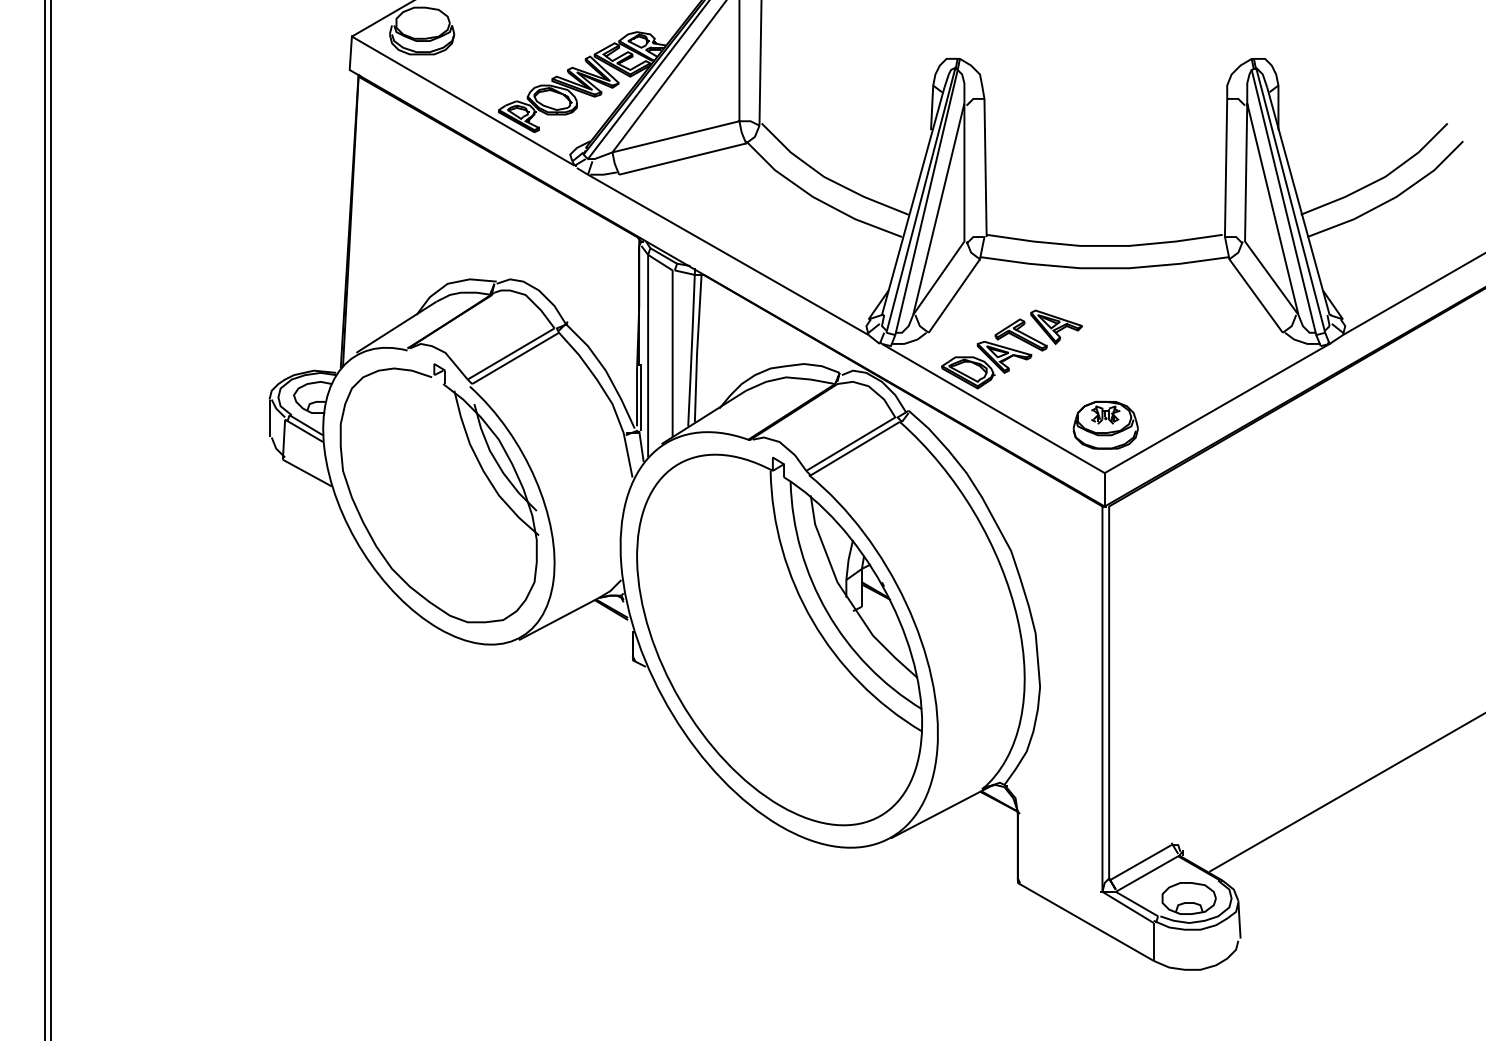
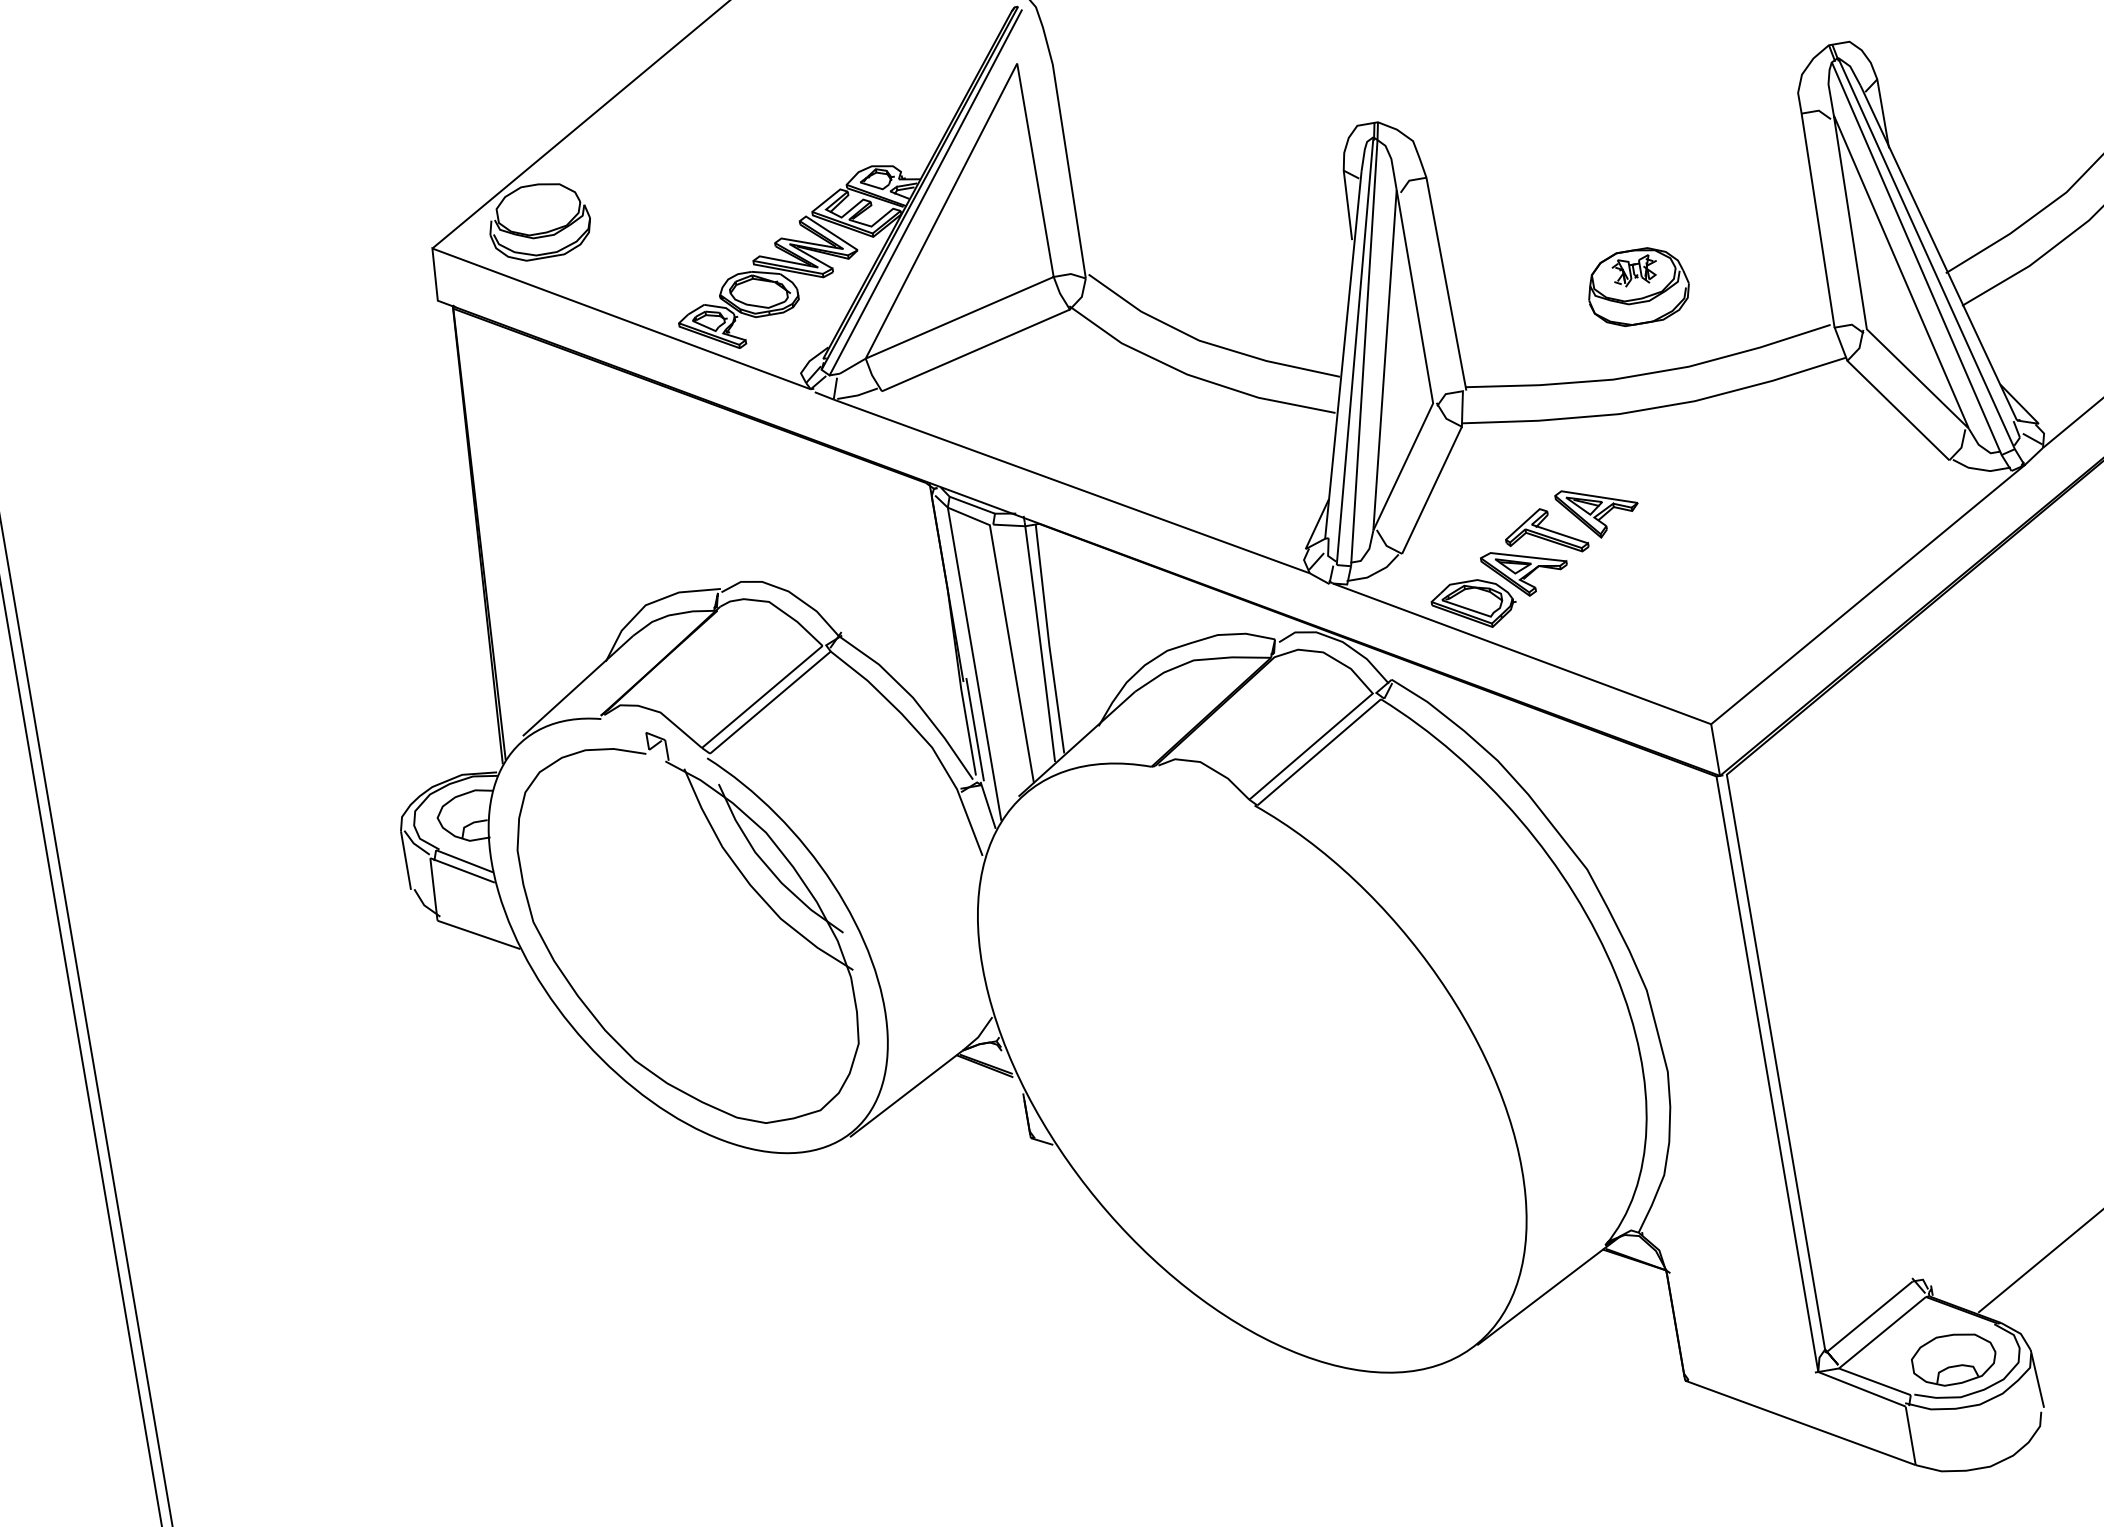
part: (1105, 424) -> (1637, 285), moved
part: (779, 639) -> (1252, 1067), removed

